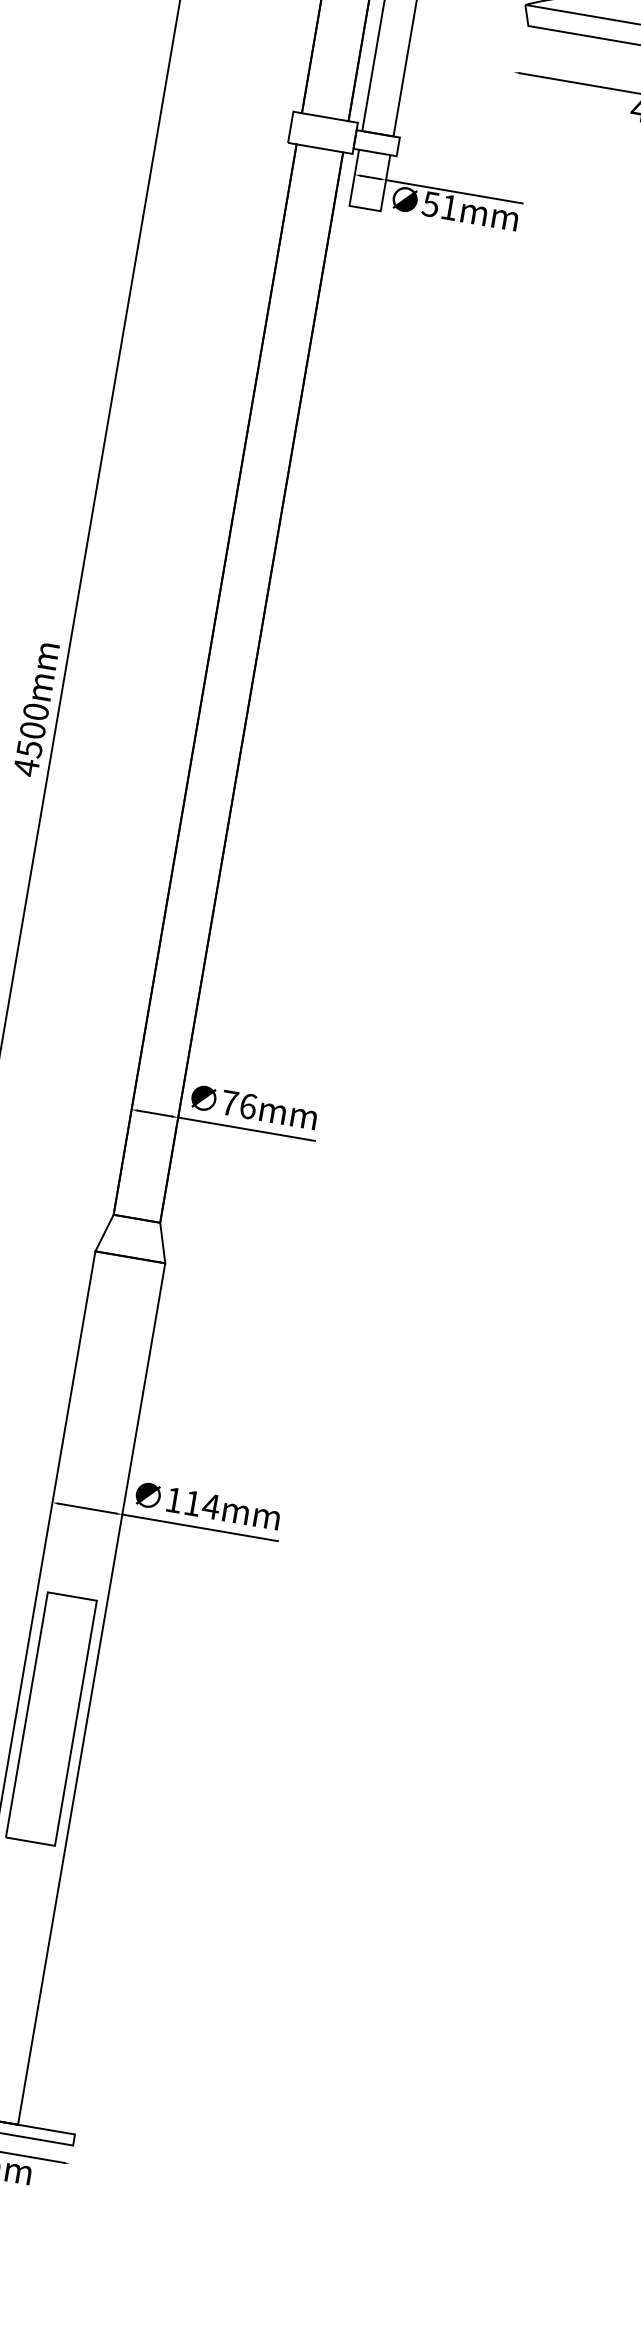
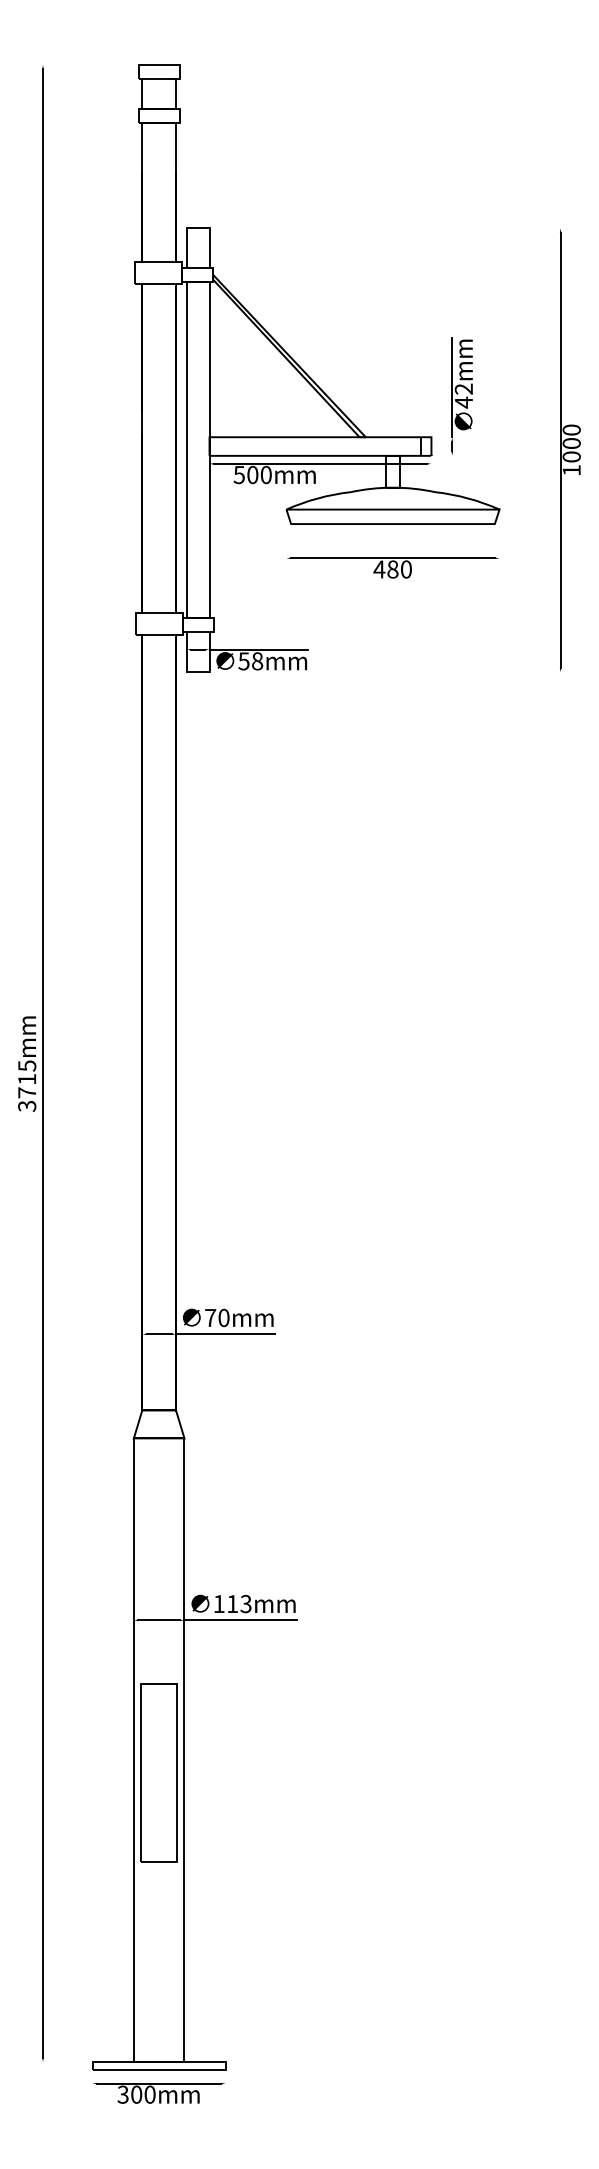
text: (449, 207) -> (257, 661), 51mm -> 58mm
text: (31, 740) -> (27, 1086), 4500mm -> 3715mm
text: (247, 1105) -> (223, 1317), 76mm -> 70mm
text: (211, 1507) -> (246, 1604), 114mm -> 113mm

